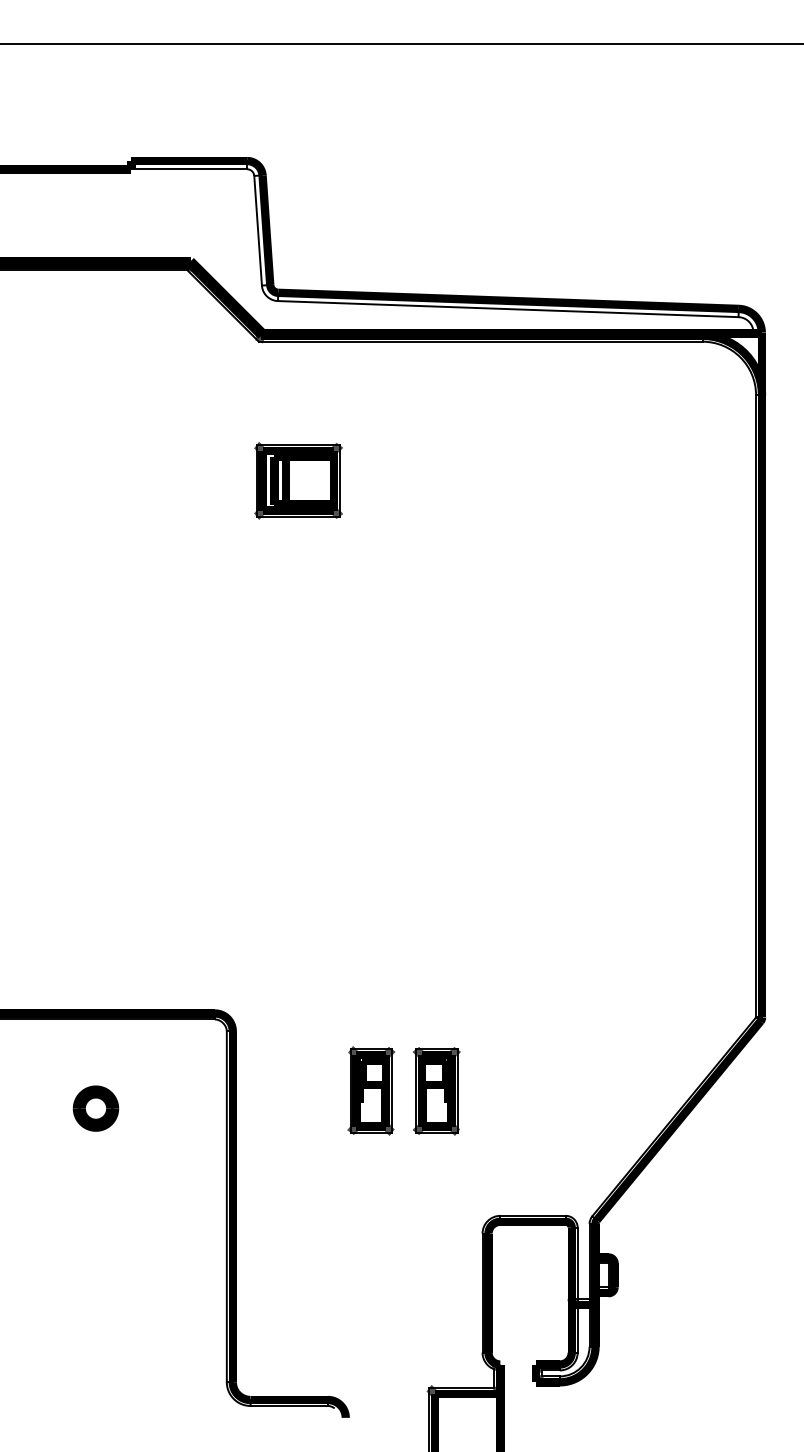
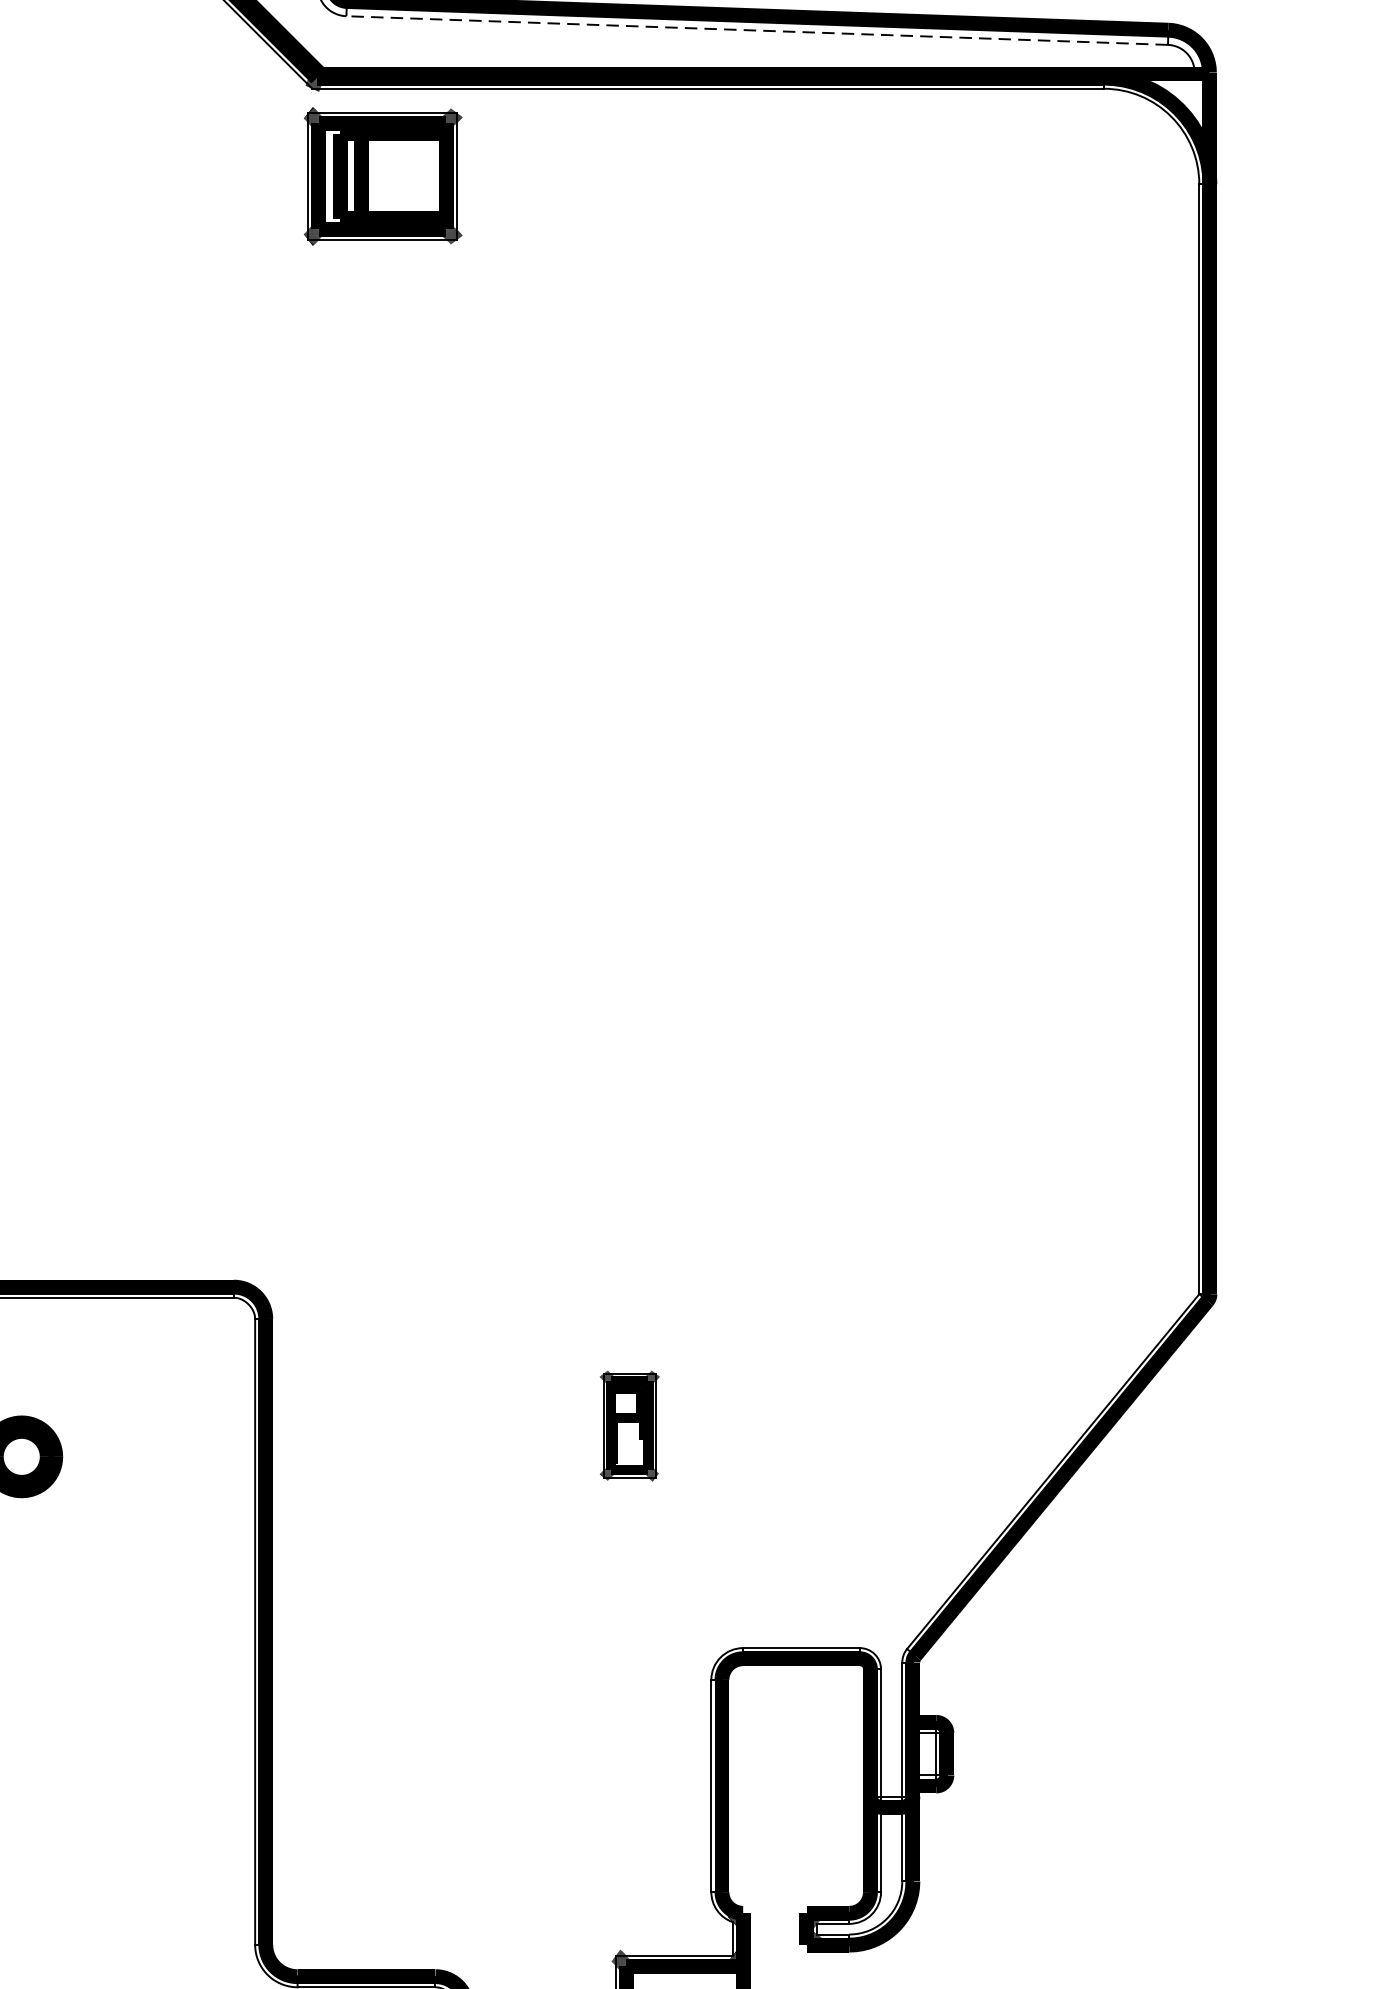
line: (507, 309) -> (755, 31), solid -> dashed
part: (298, 480) -> (383, 175), moved
part: (370, 1090) -> (511, 1424), removed
part: (436, 1091) -> (629, 1426), size x0.7

